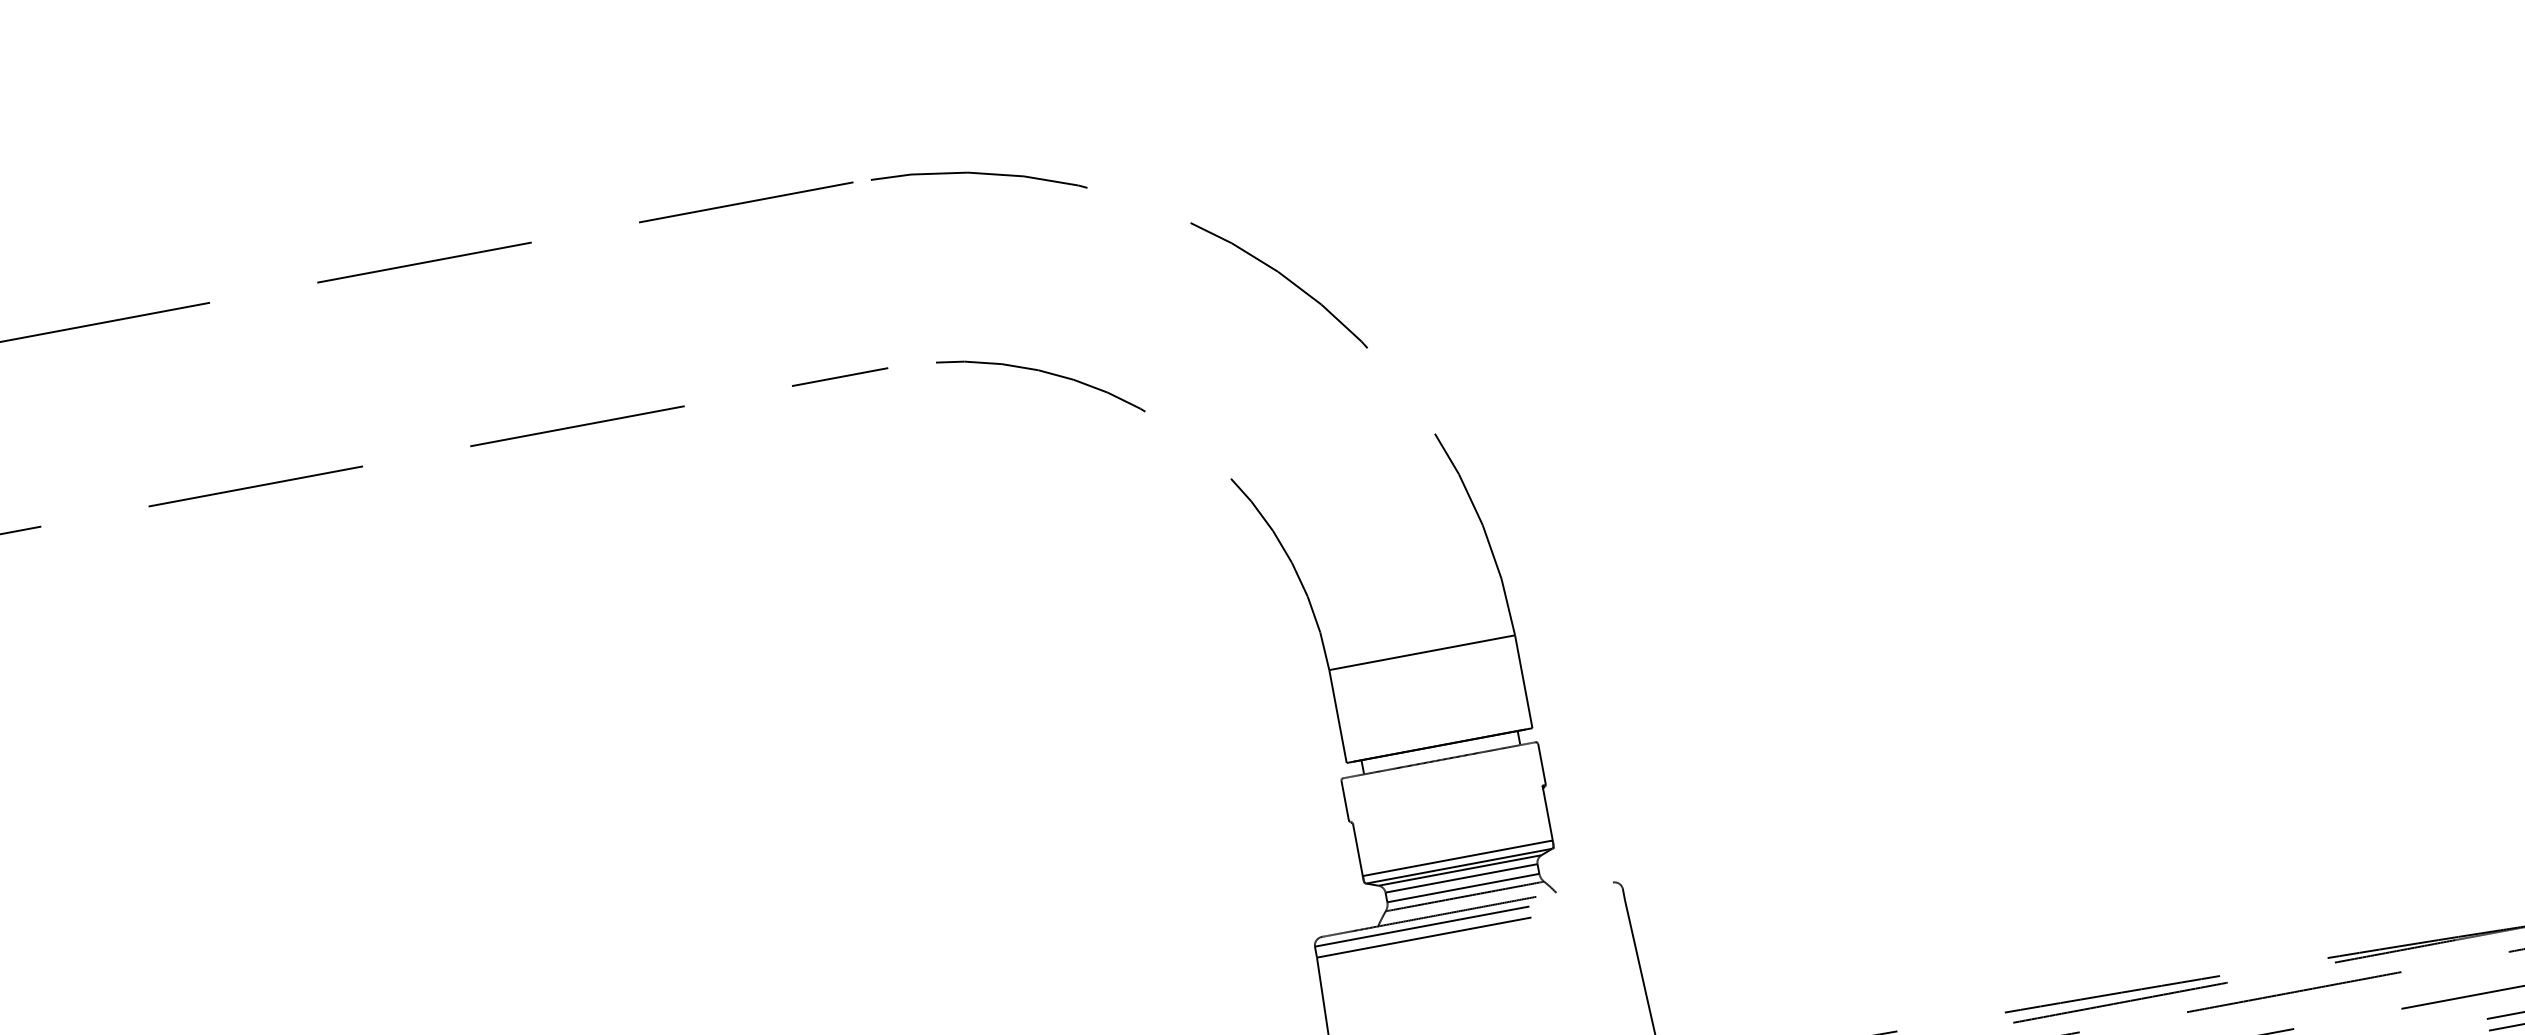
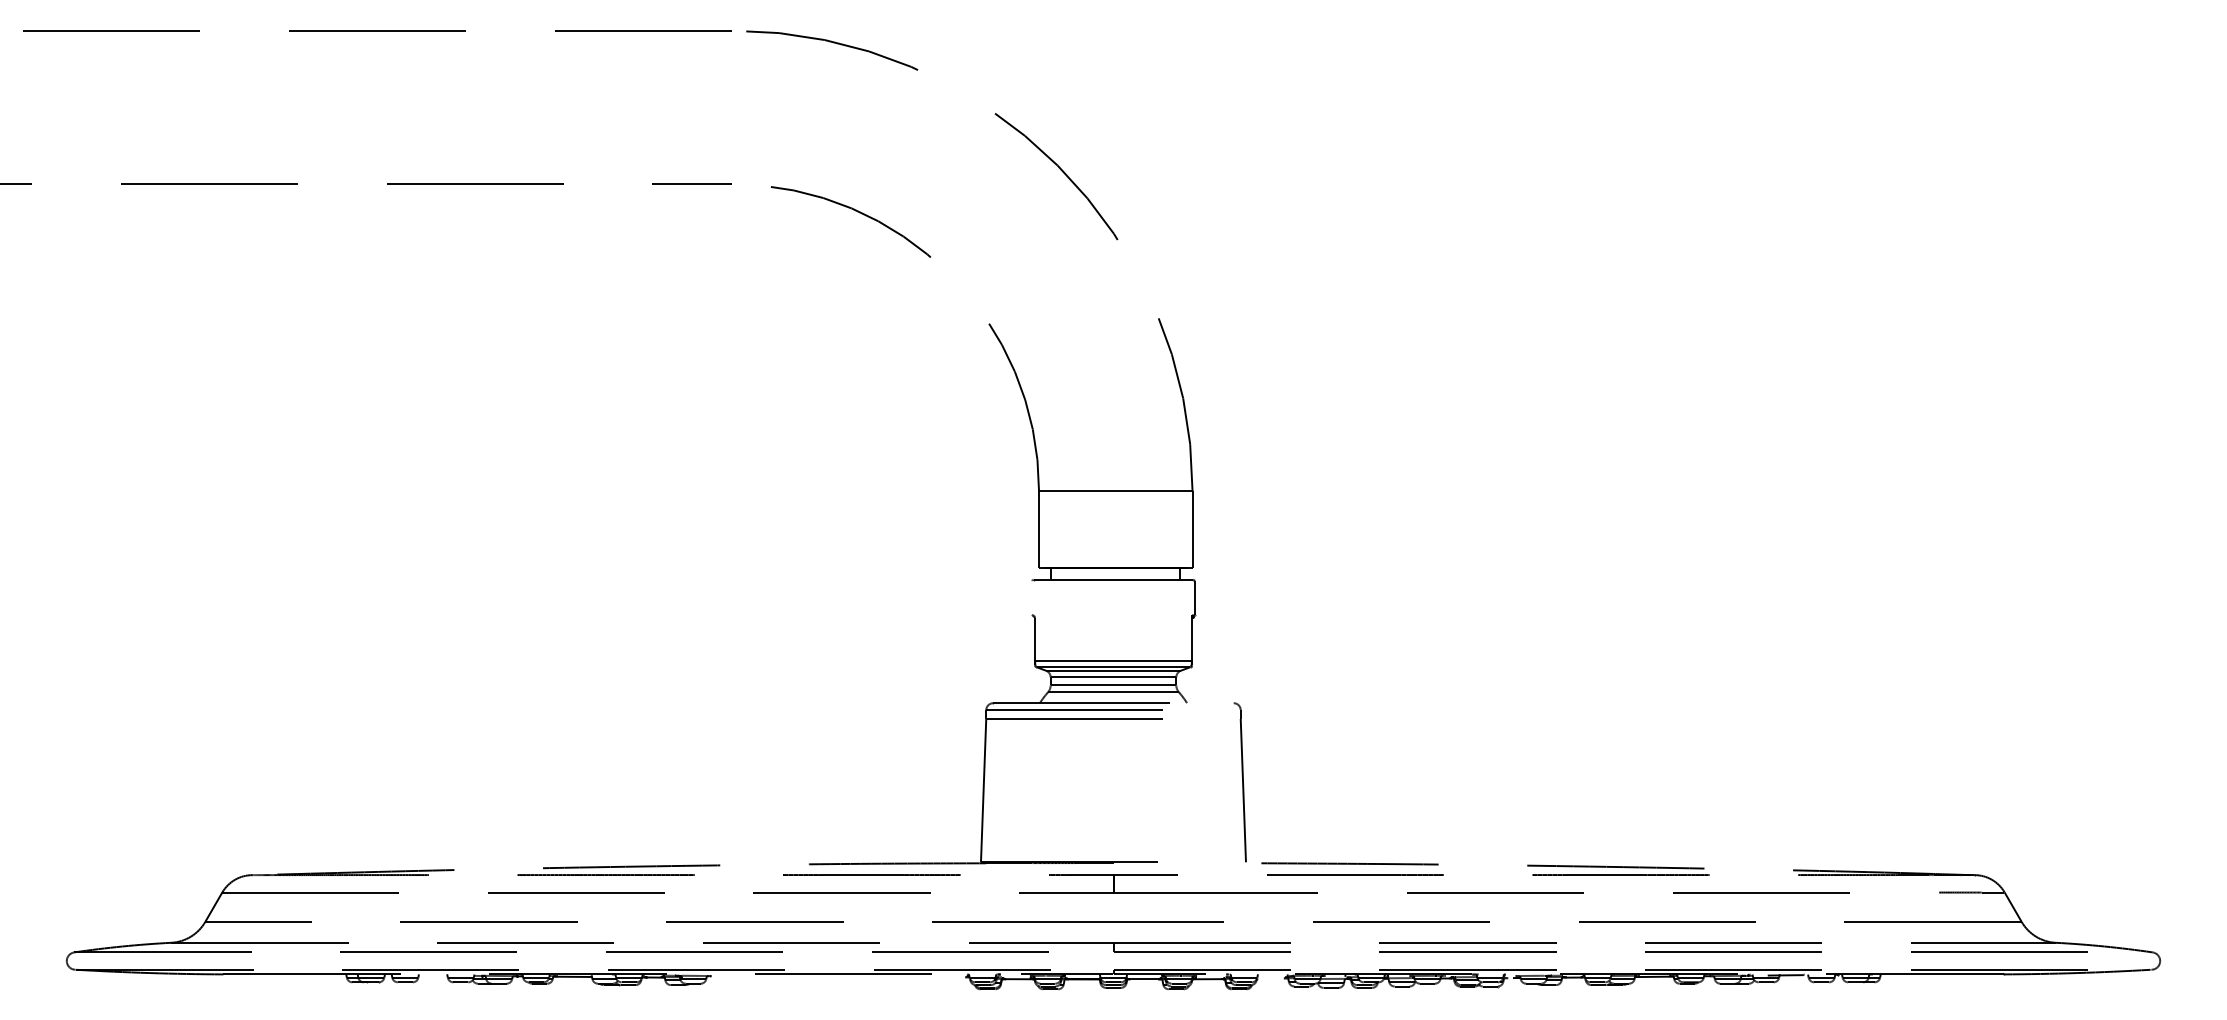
line: (1345, 801) -> (1032, 598), removed

